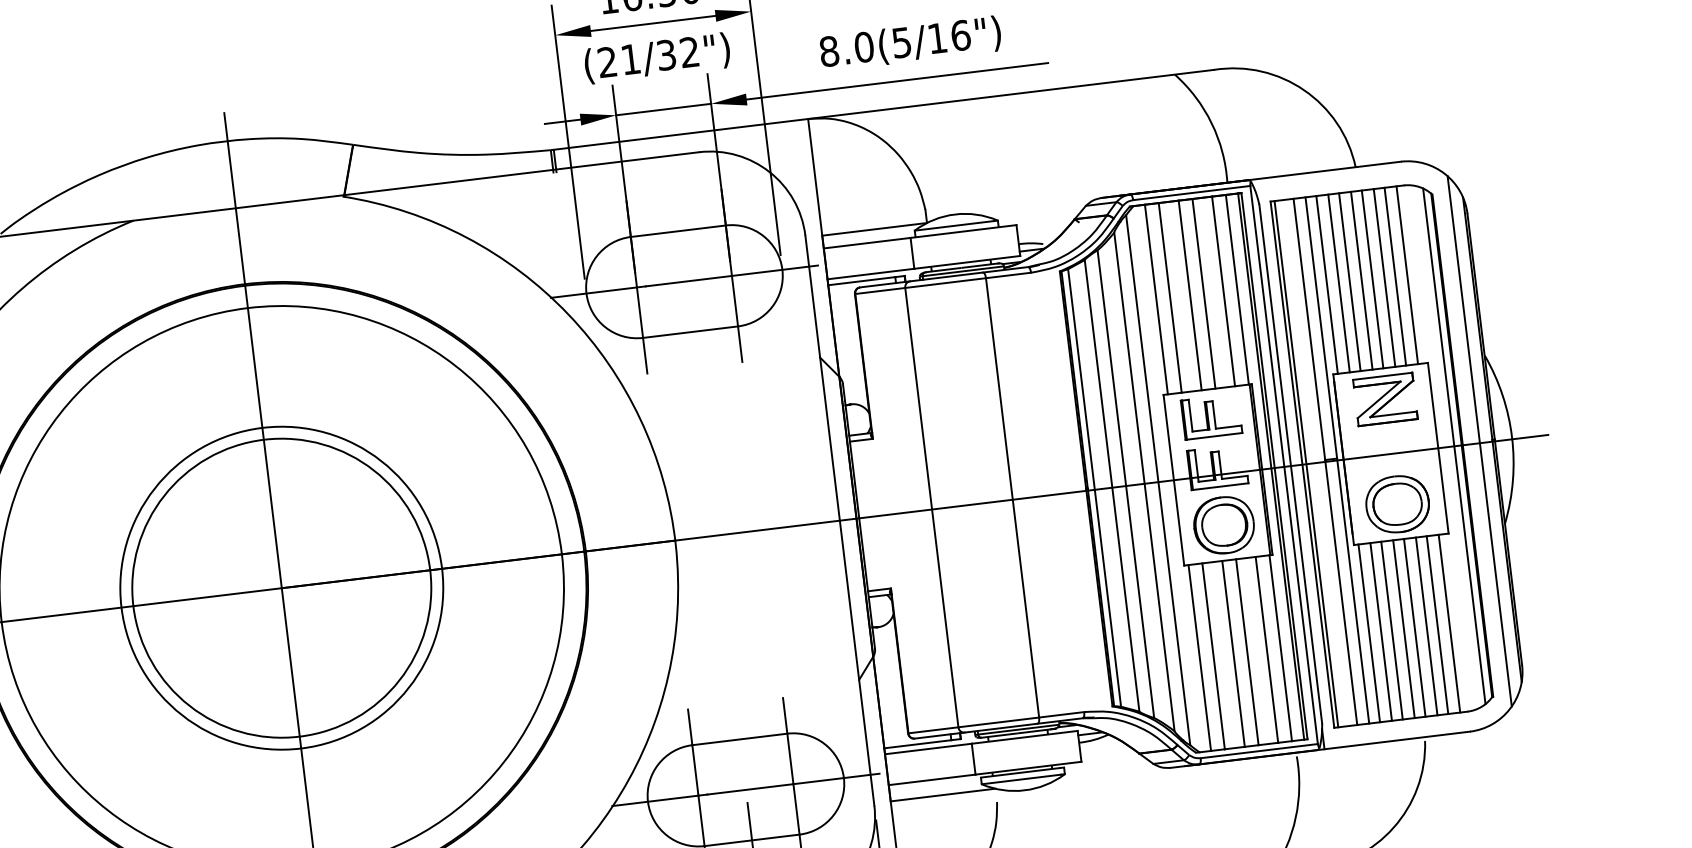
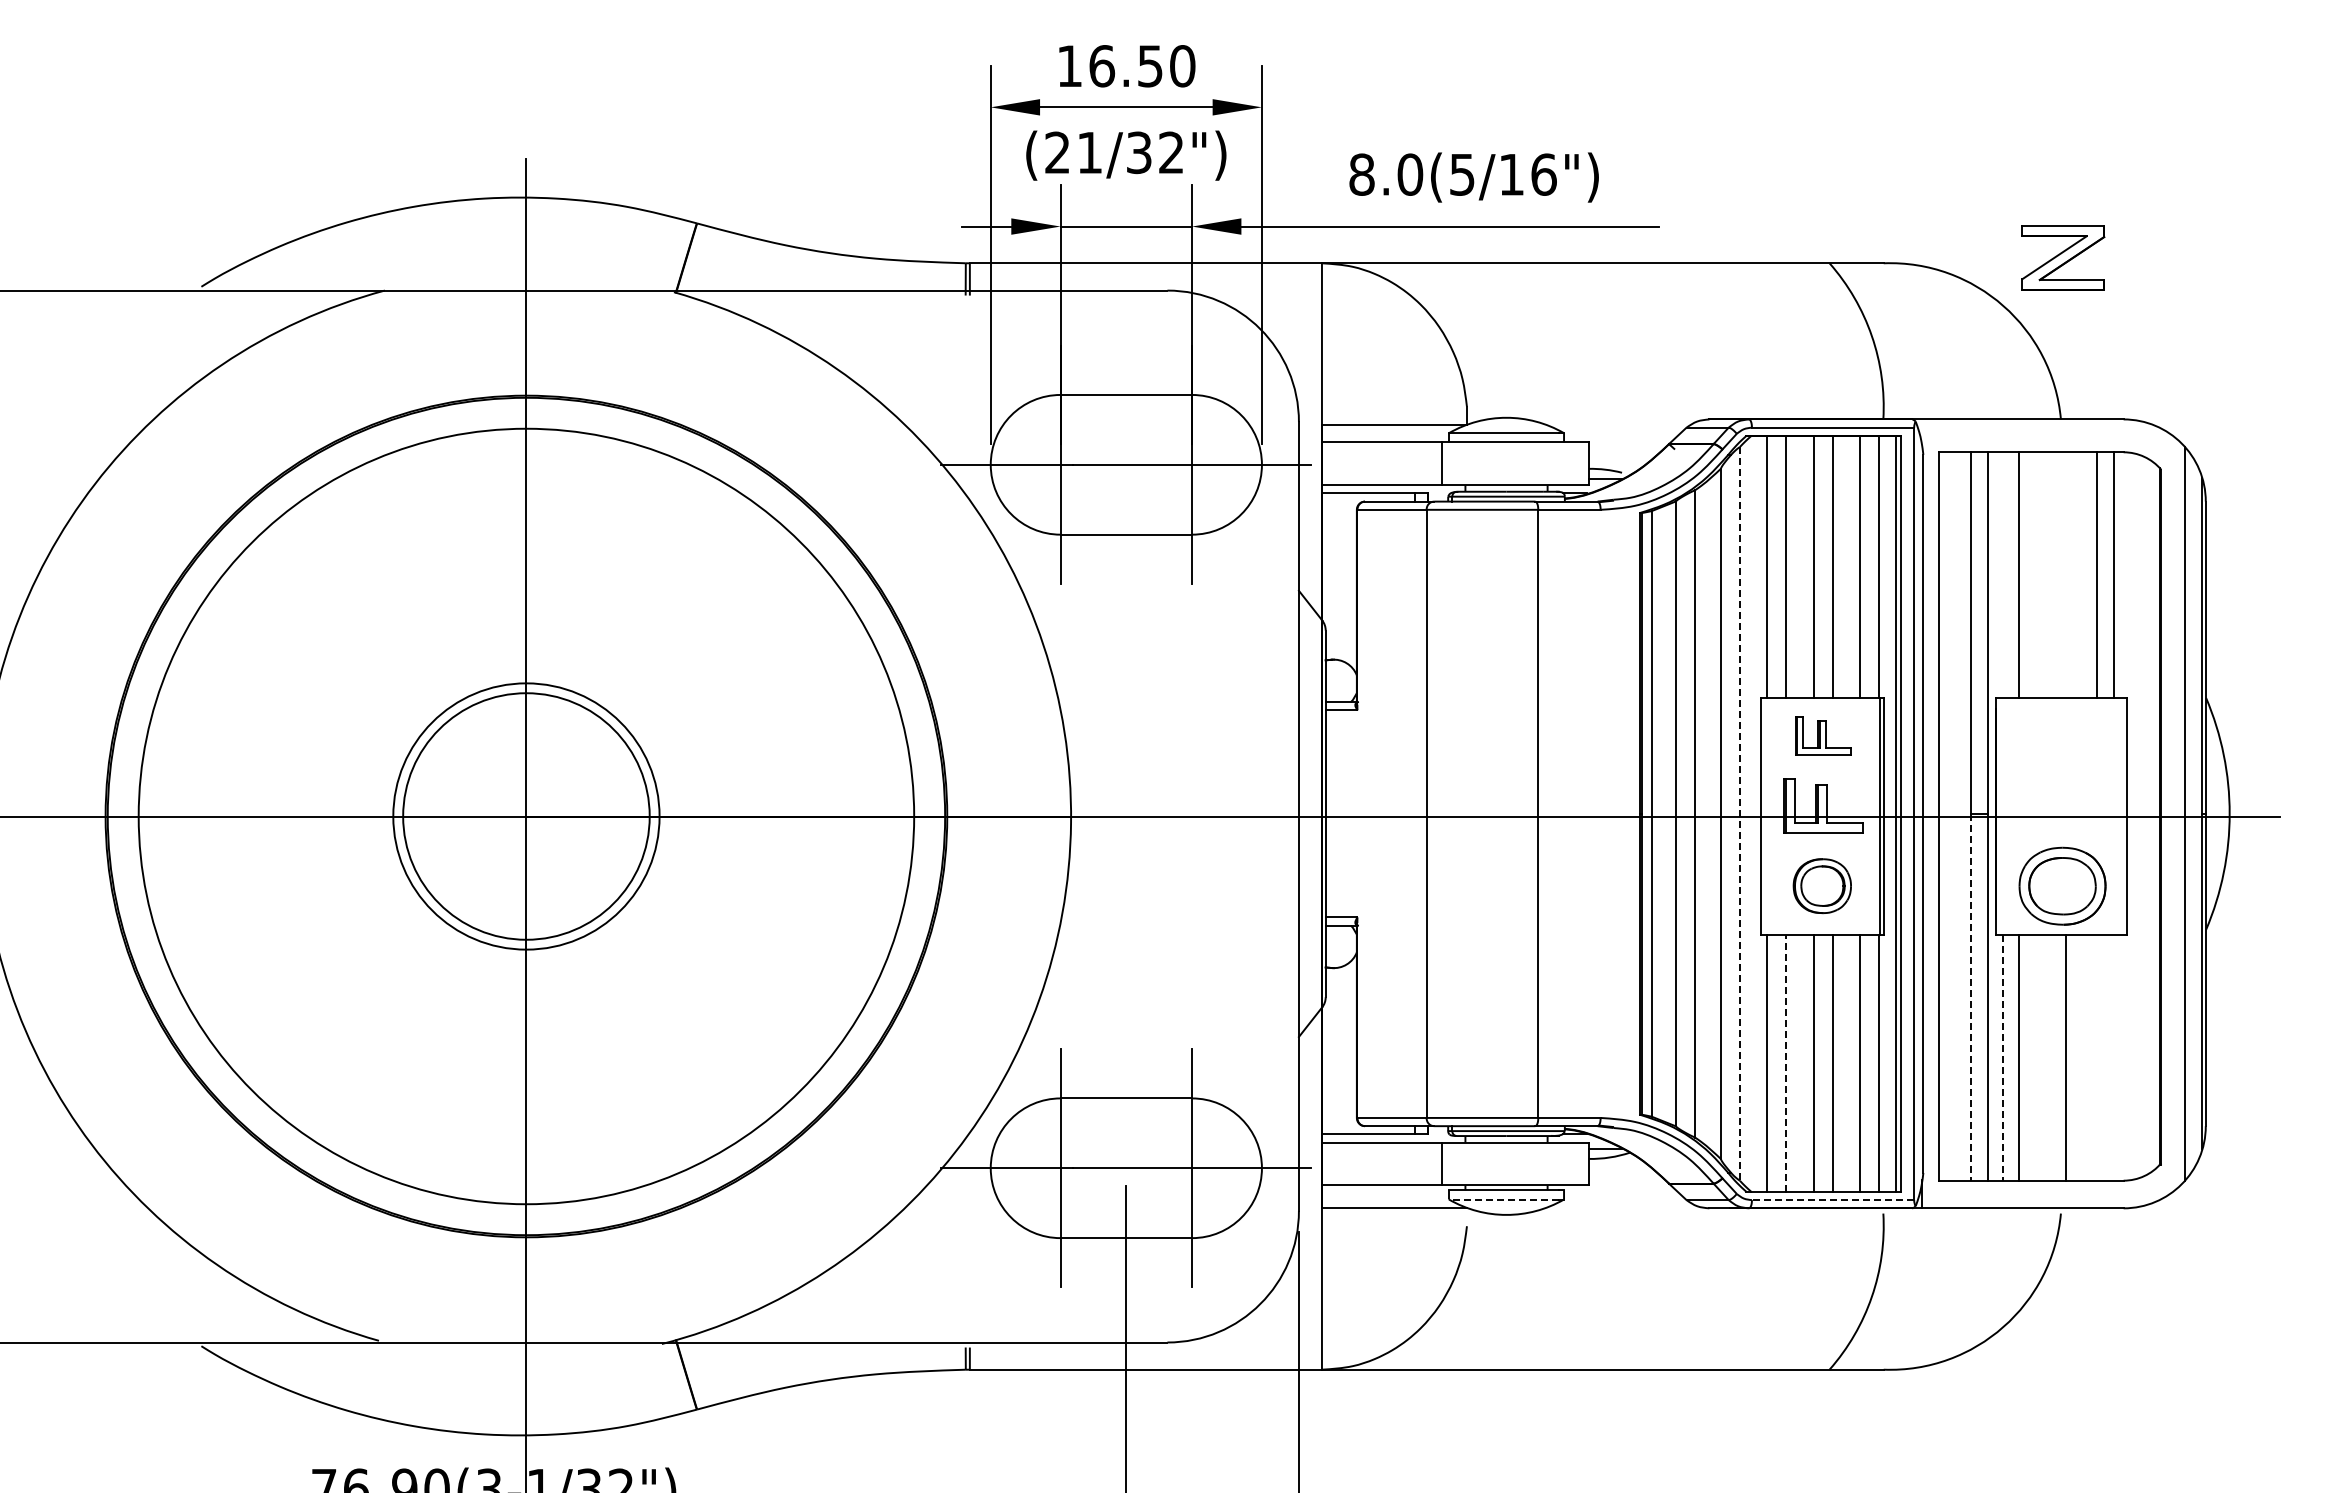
line: (1384, 278) -> (2082, 575), removed
line: (1372, 279) -> (2065, 575), removed
line: (1361, 280) -> (2050, 575), removed
line: (1350, 282) -> (2034, 575), removed
line: (1327, 285) -> (2002, 575), removed
part: (1385, 398) -> (2063, 257), moved
part: (1211, 416) -> (1823, 735), size x0.7
line: (1454, 446) -> (2149, 816), removed
line: (1306, 464) -> (1944, 816), removed
line: (1157, 480) -> (1739, 813), solid -> dashed
part: (1224, 524) -> (1822, 885), size x0.7
circle: (281, 588) -> (526, 816), size x0.6
circle: (281, 588) -> (526, 816), size x0.6
line: (1341, 592) -> (1971, 997), solid -> dashed
line: (1449, 623) -> (2113, 1057), removed
line: (1437, 624) -> (2097, 1057), removed
line: (1427, 626) -> (2082, 1057), removed
line: (1403, 629) -> (2050, 1057), removed
line: (1392, 630) -> (2034, 1057), removed
line: (1369, 634) -> (2002, 1058), solid -> dashed
line: (1213, 656) -> (1786, 1063), solid -> dashed
line: (1258, 751) -> (1832, 1200), solid -> dashed
line: (1021, 779) -> (1503, 1199), solid -> dashed

